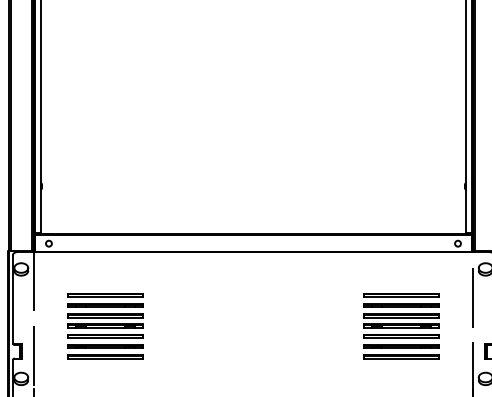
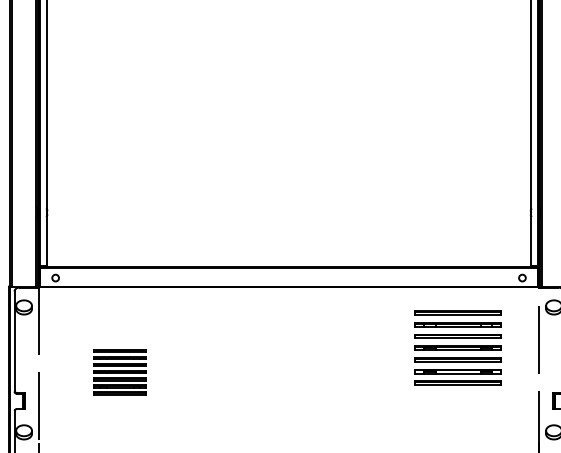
part: (105, 326) -> (120, 372), size x0.6
part: (401, 326) -> (457, 348), moved

